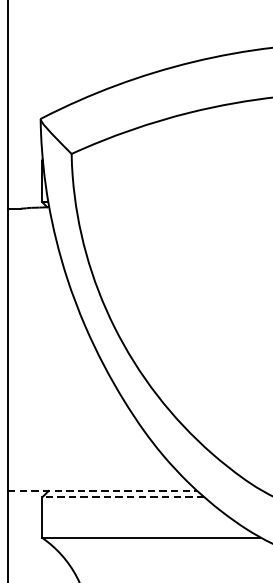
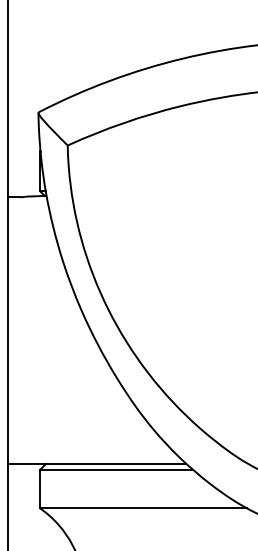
line: (103, 490) -> (97, 463), dashed -> solid
line: (123, 496) -> (116, 469), dashed -> solid

